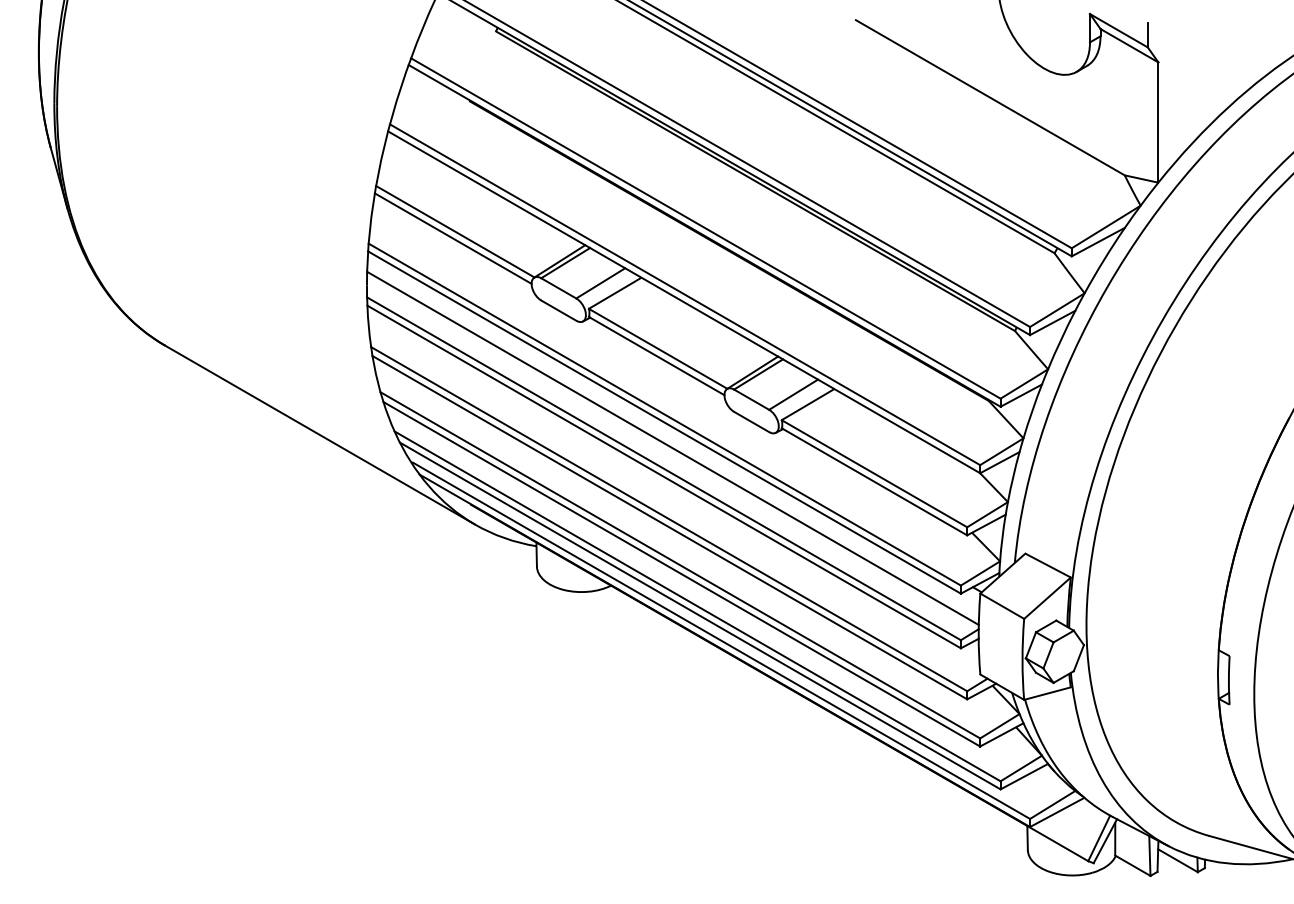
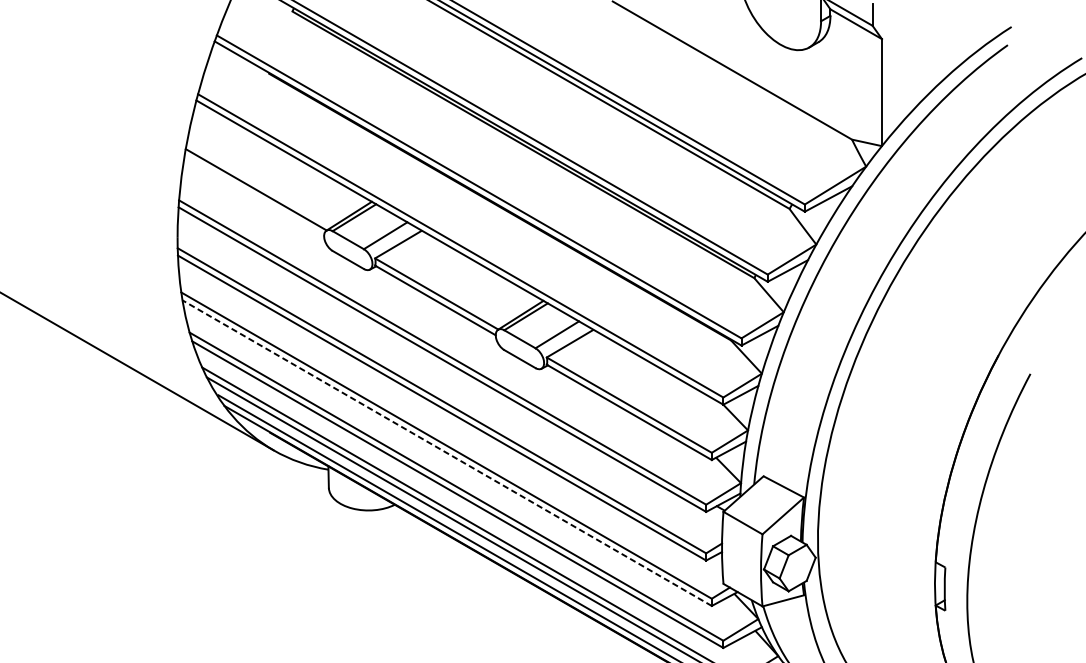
line: (452, 238) -> (253, 195), removed
line: (672, 447) -> (449, 381), removed
line: (669, 527) -> (446, 453), solid -> dashed

